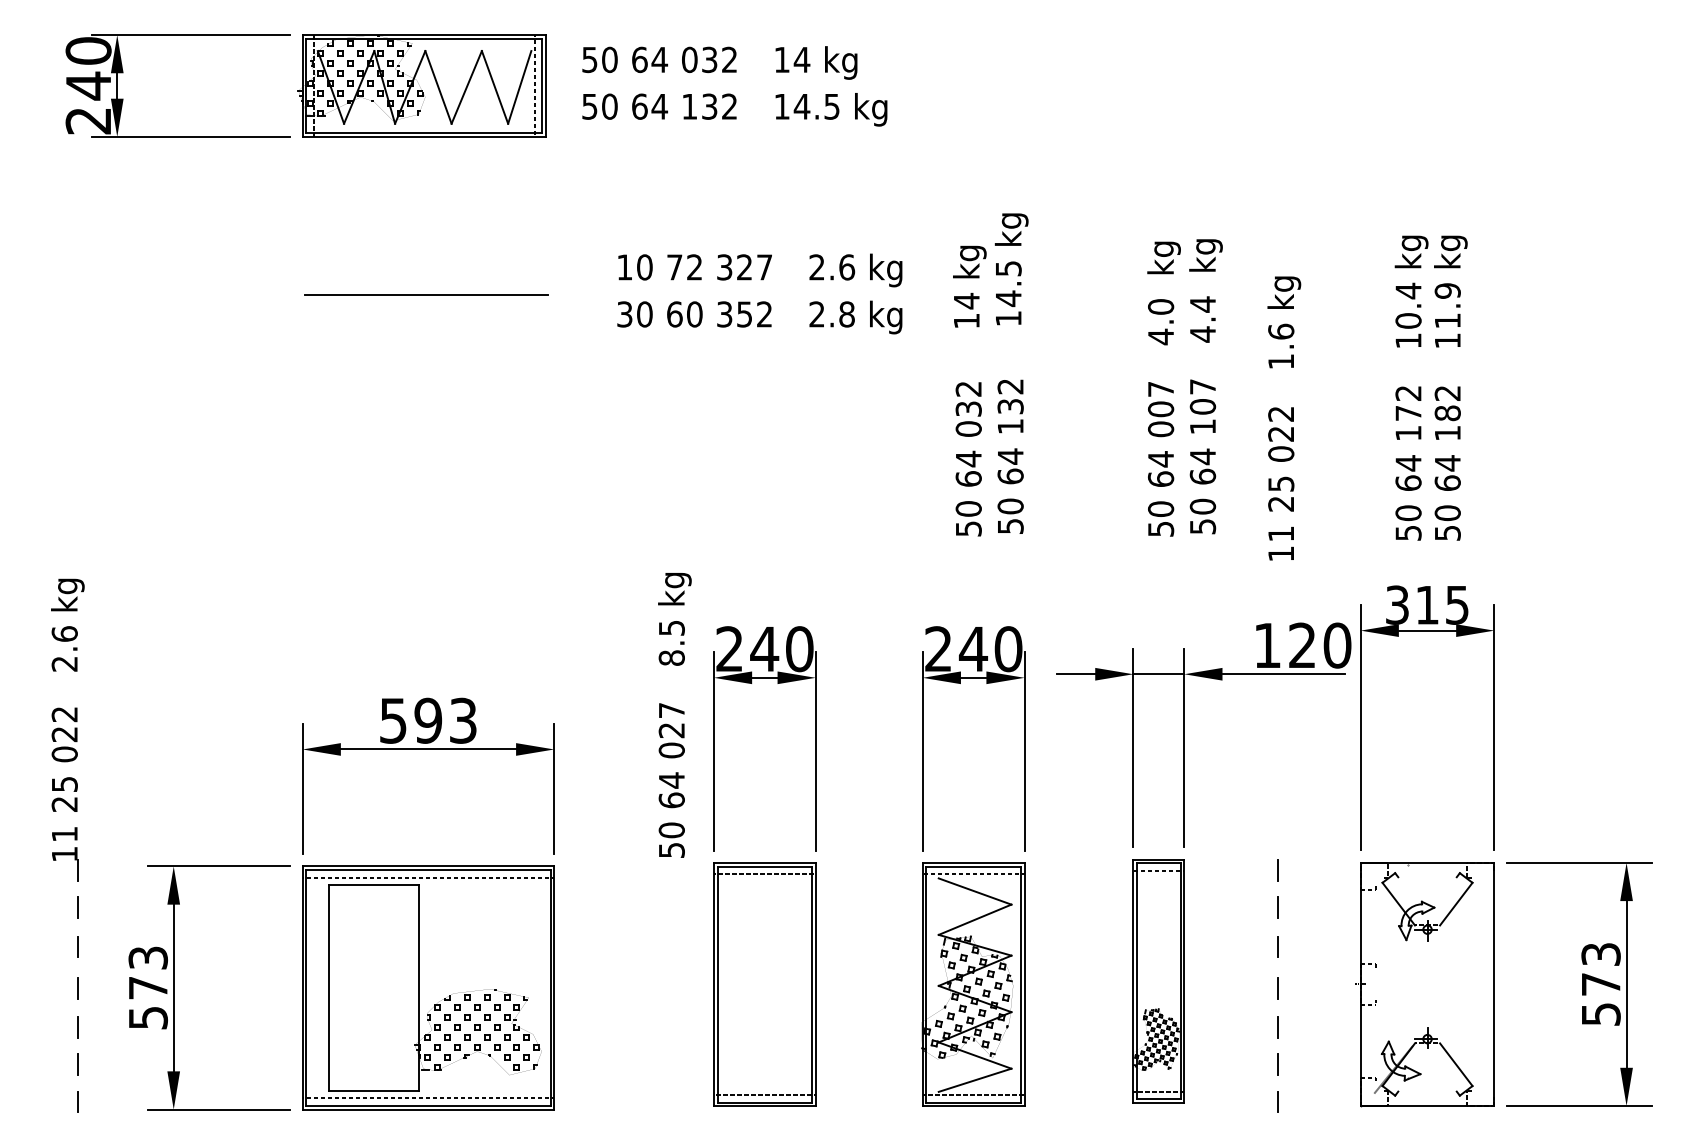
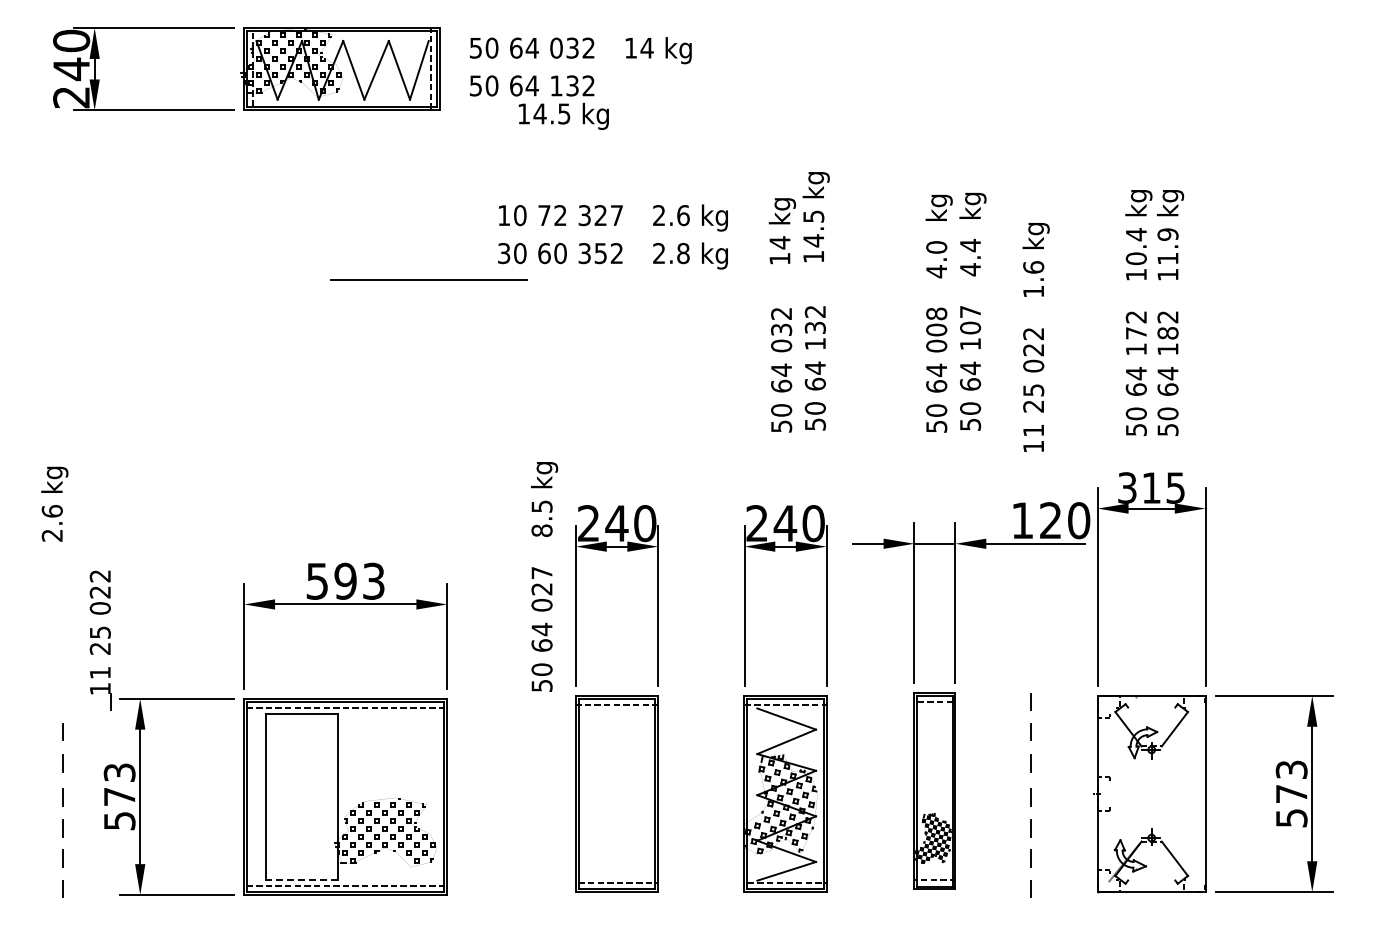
text: (831, 108) -> (563, 115), moved
line: (425, 294) -> (428, 279), moved
text: (1160, 388) -> (936, 313), 007 -> 008
part: (64, 794) -> (100, 640), moved
line: (373, 1091) -> (301, 880), solid -> dashed

